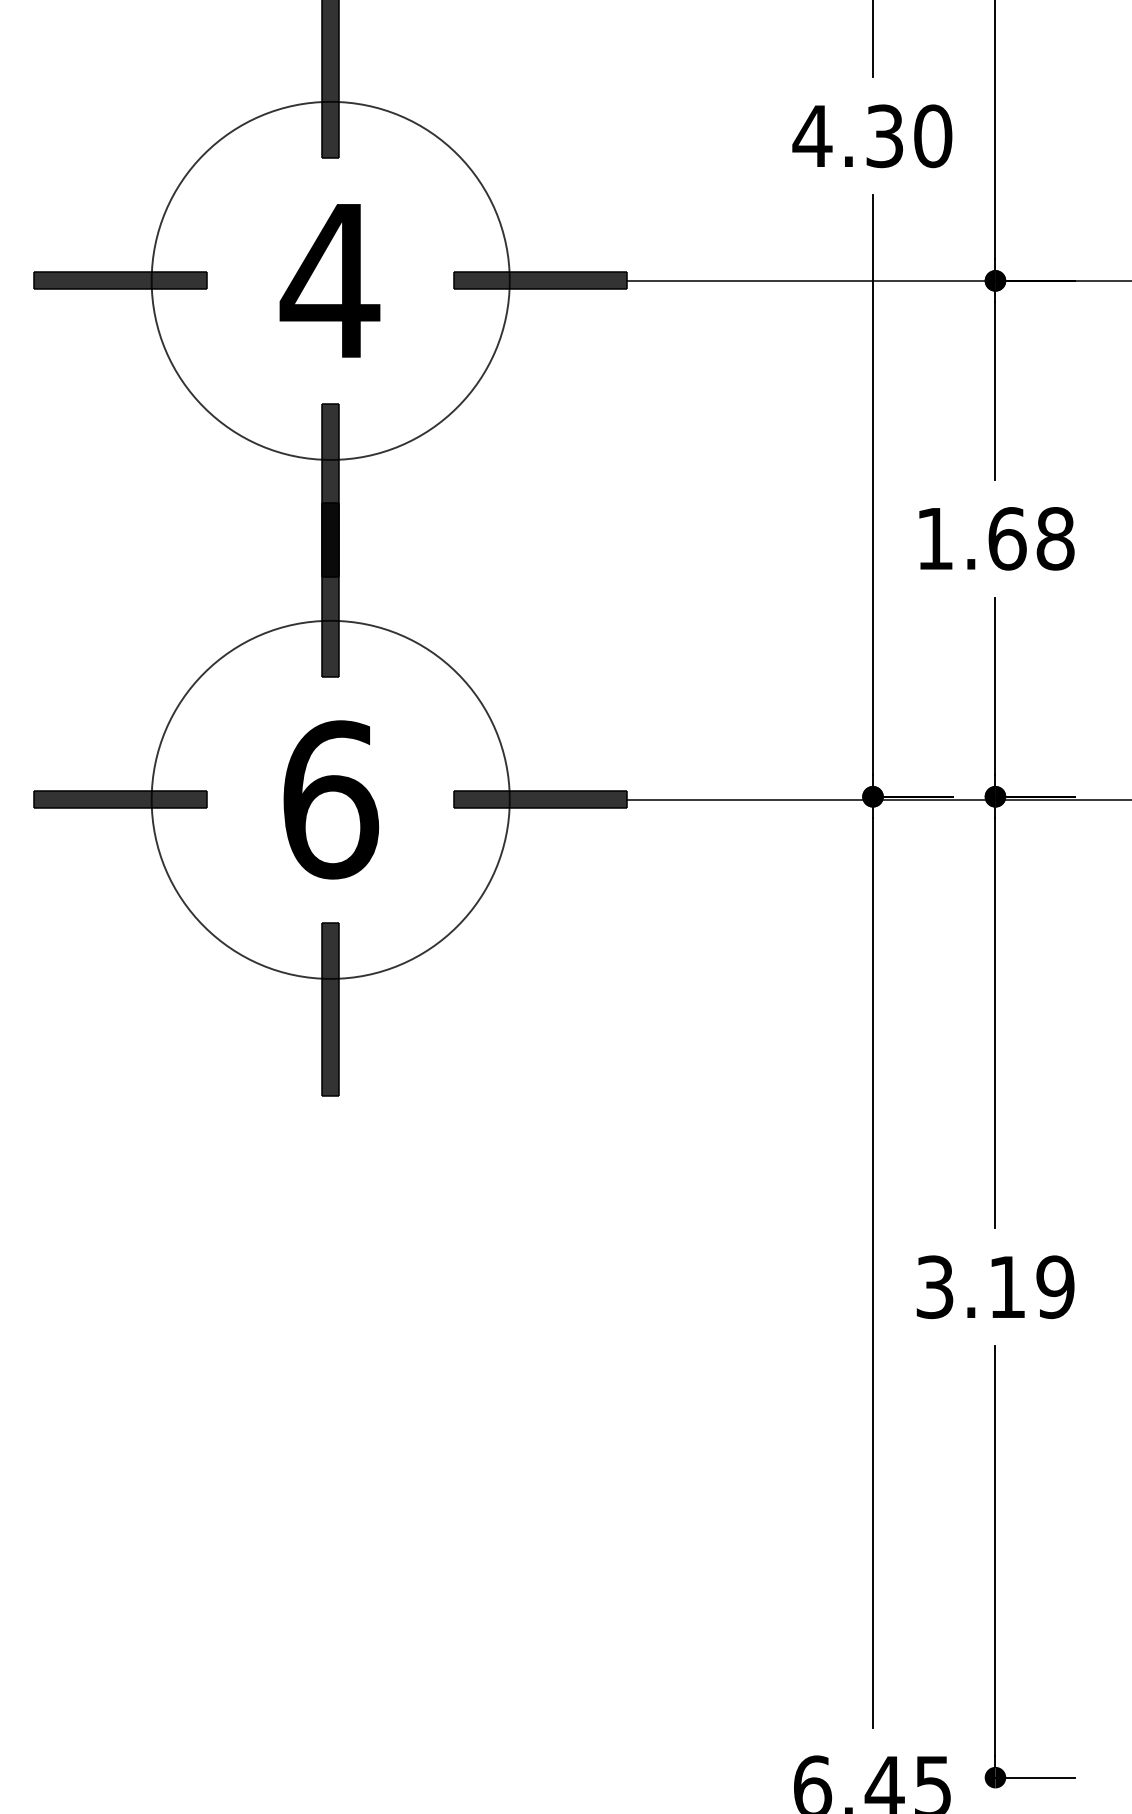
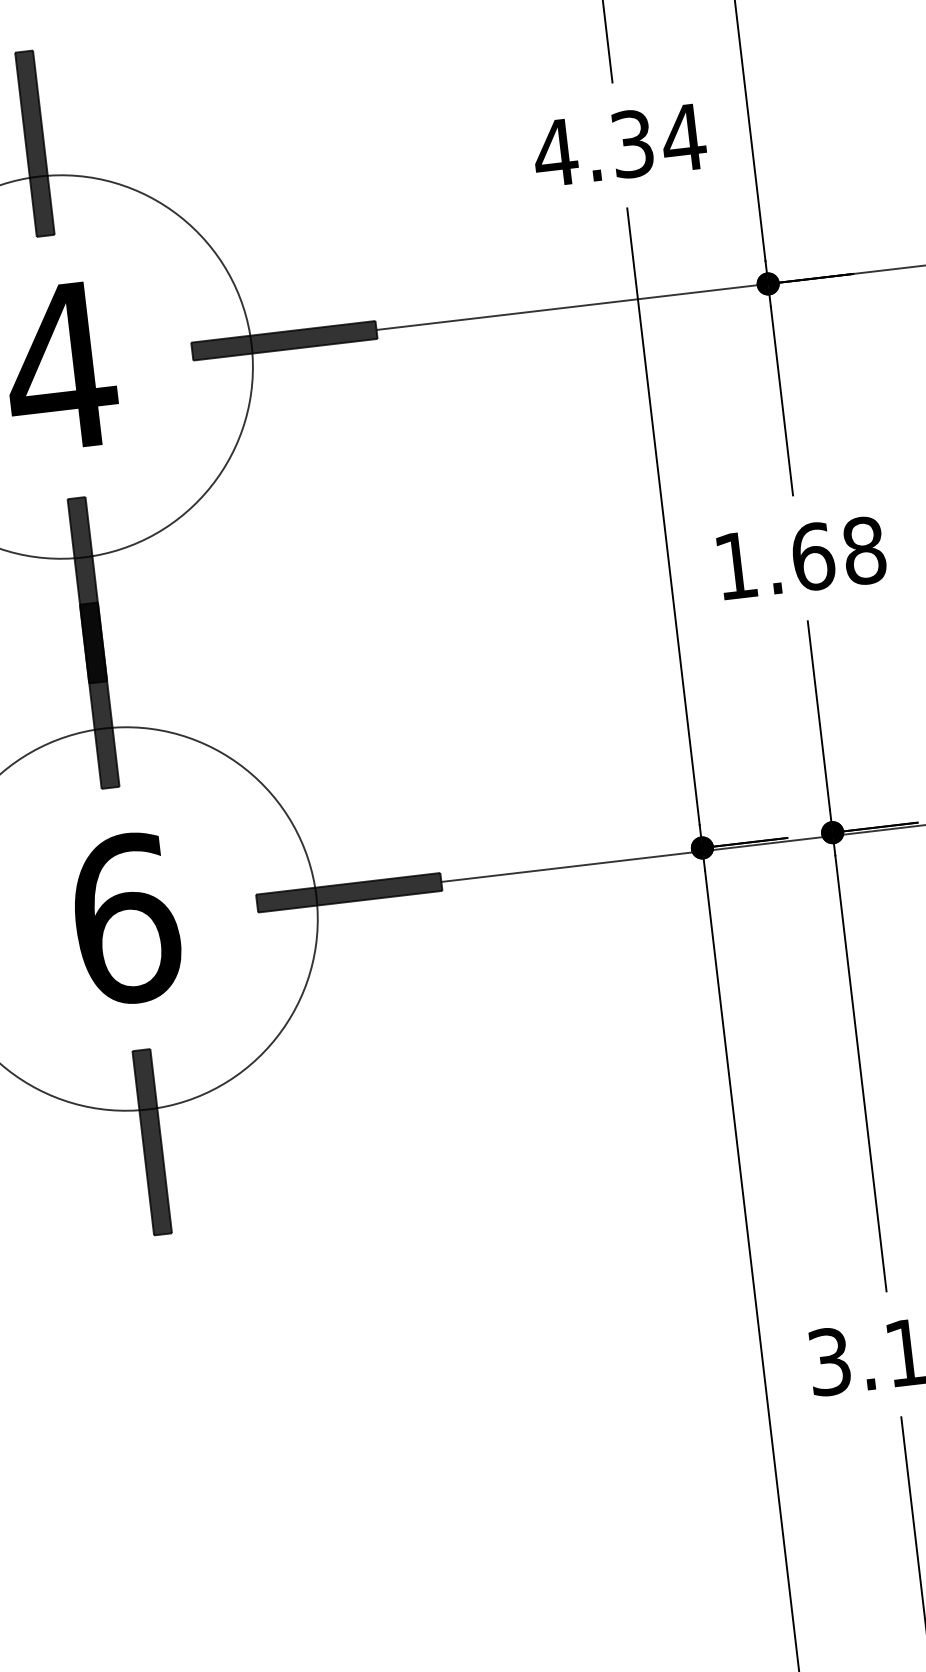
text: (932, 136) -> (683, 138), 4.30 -> 4.34

